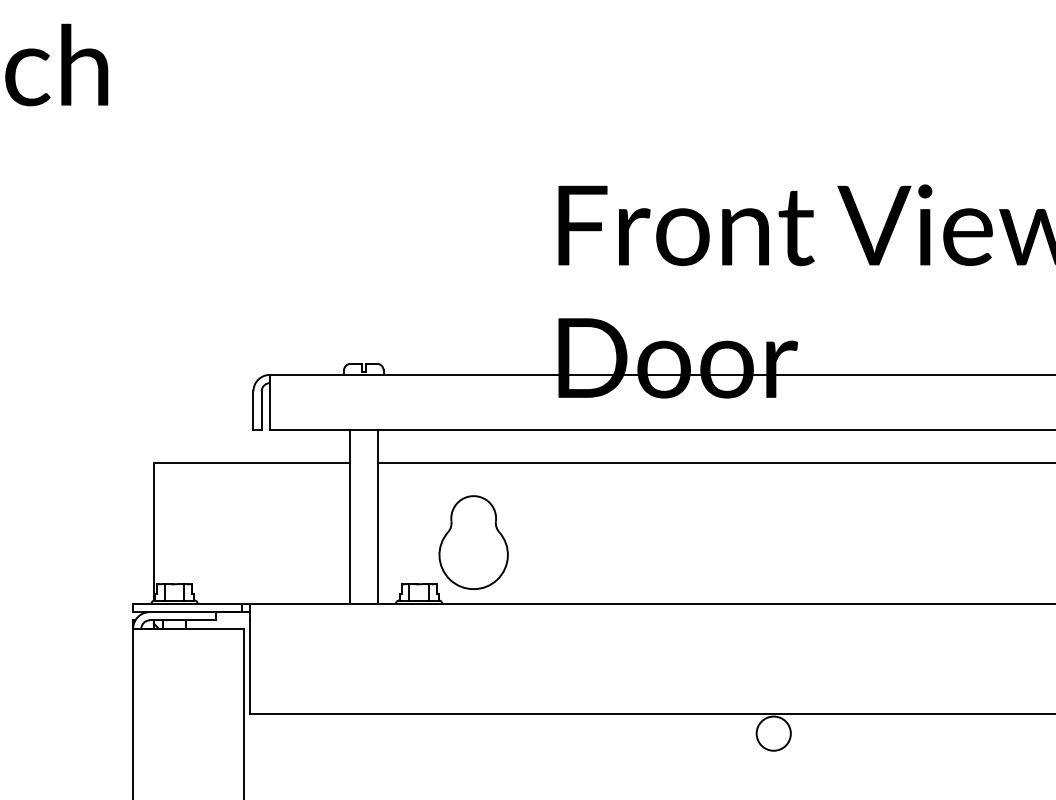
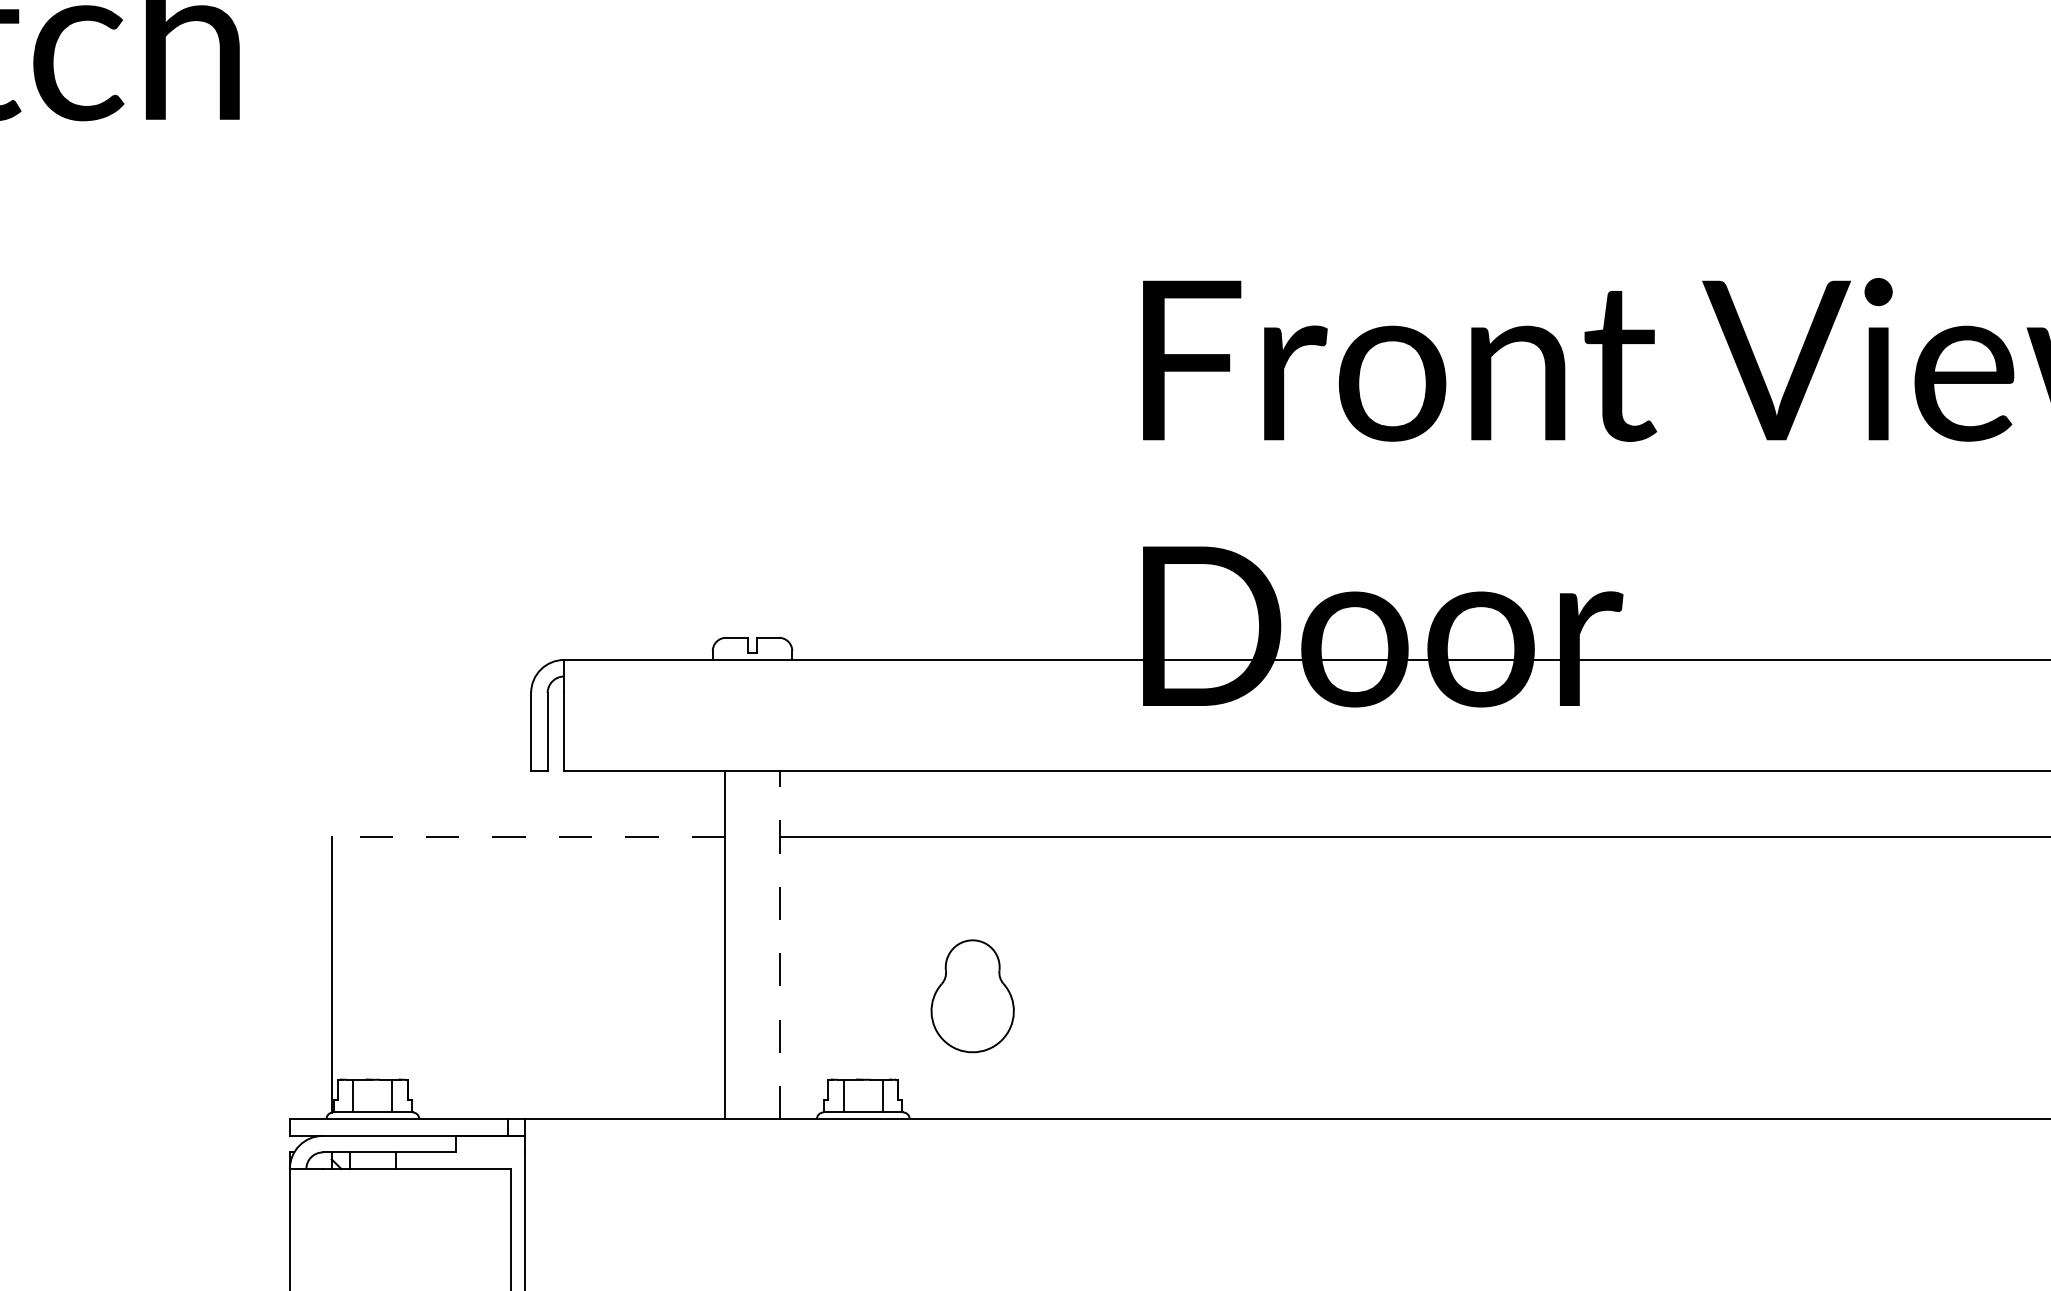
line: (251, 463) -> (527, 837), solid -> dashed
line: (377, 516) -> (779, 943), solid -> dashed
part: (473, 542) -> (972, 996), size x0.6

